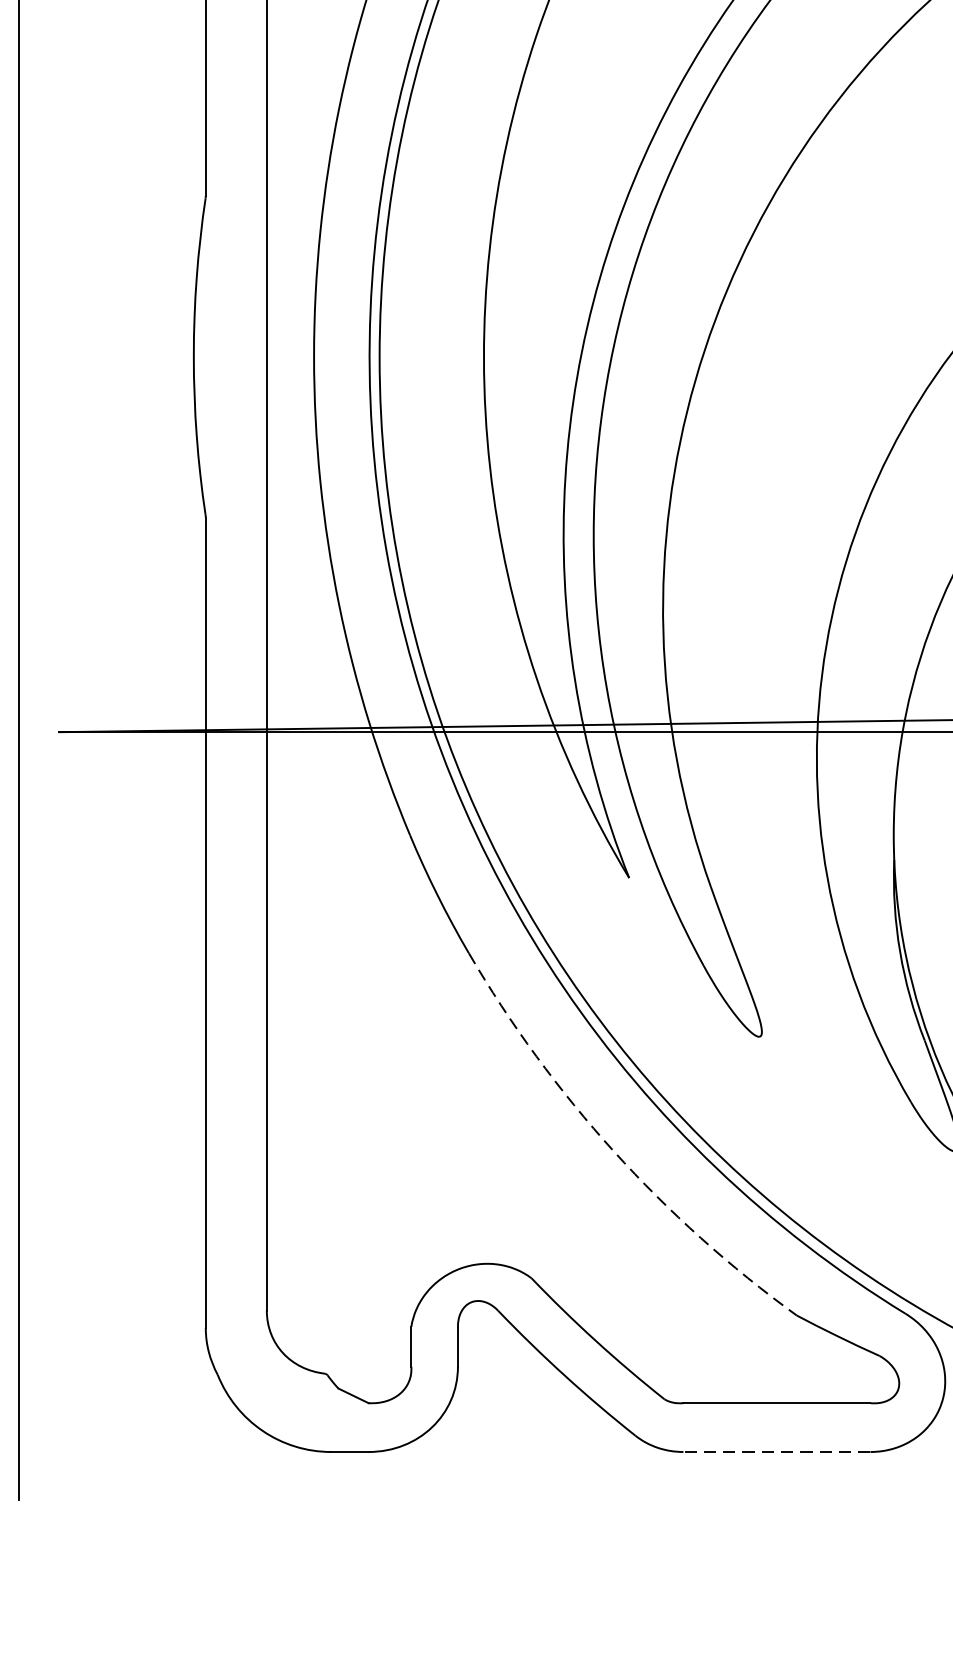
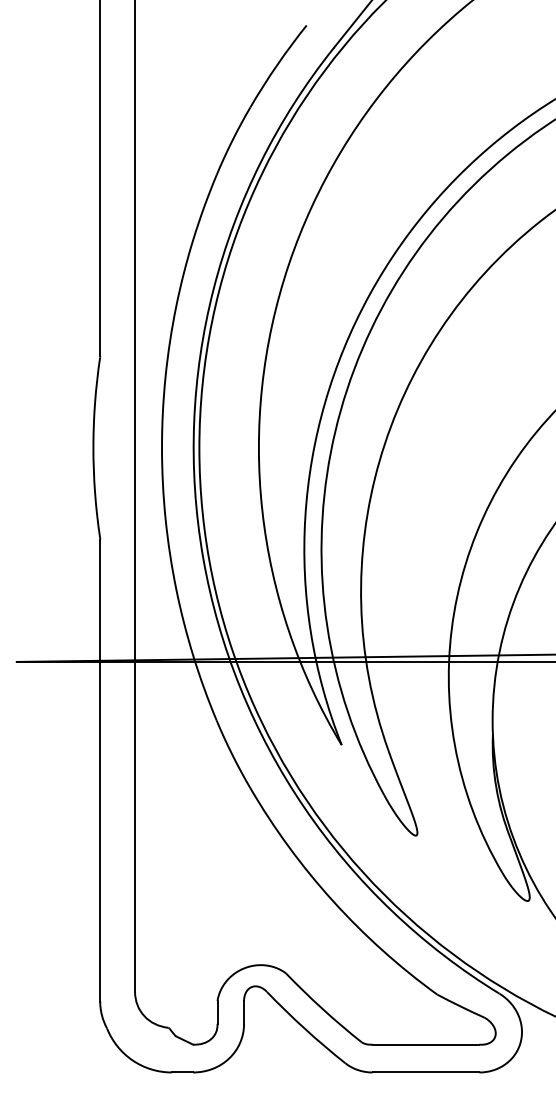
arc: (614, 1152) -> (333, 901), dashed -> solid
line: (776, 1452) -> (425, 1072), dashed -> solid

